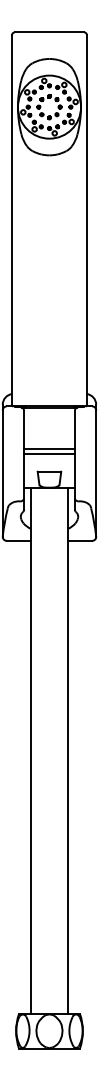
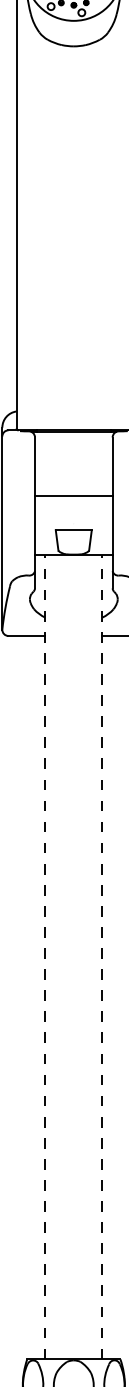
line: (49, 454) -> (73, 503), removed
line: (30, 750) -> (44, 956), solid -> dashed
line: (68, 750) -> (102, 956), solid -> dashed

